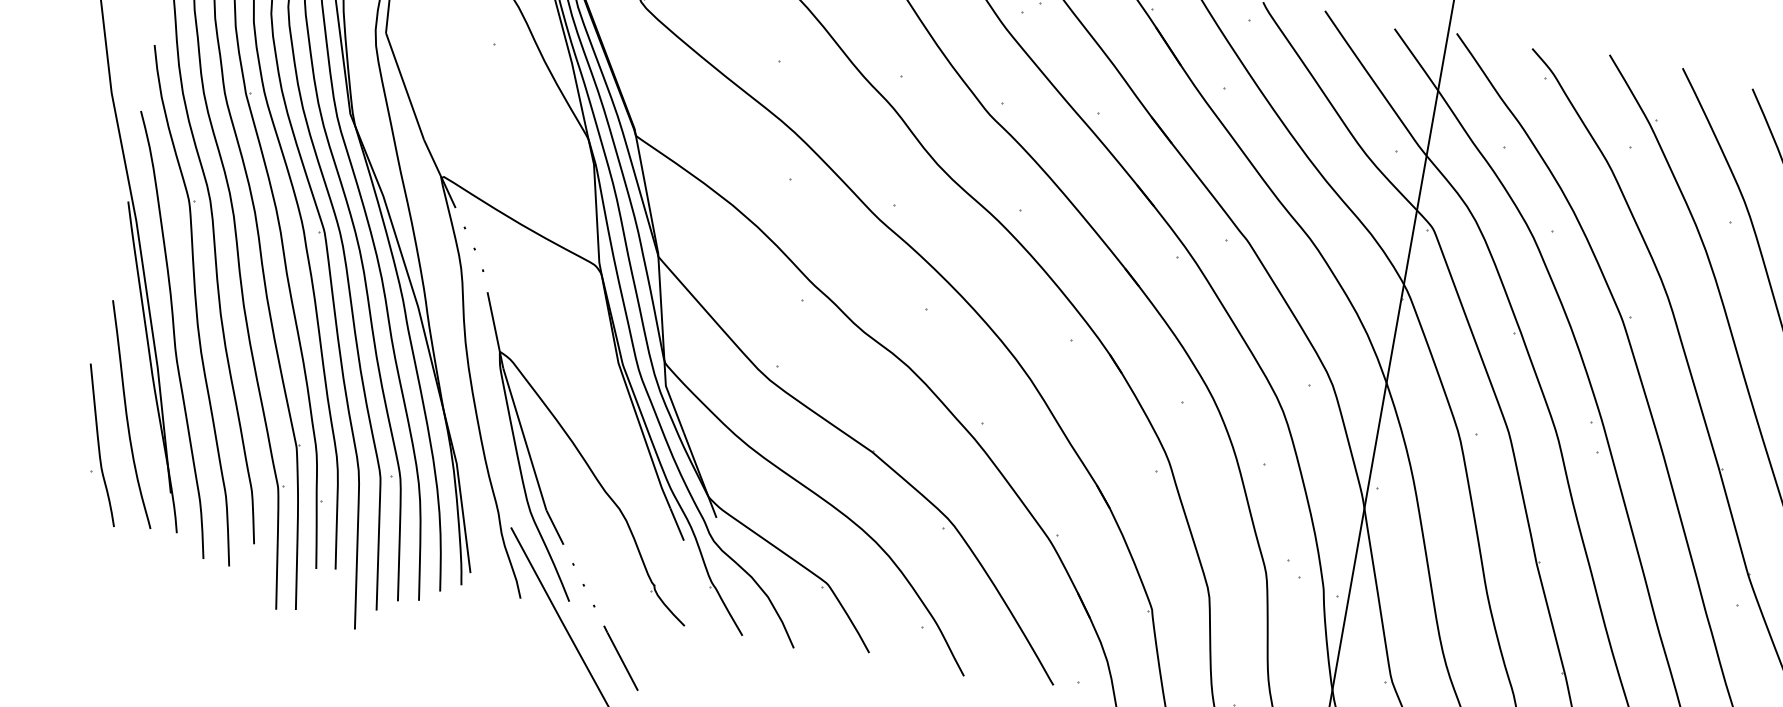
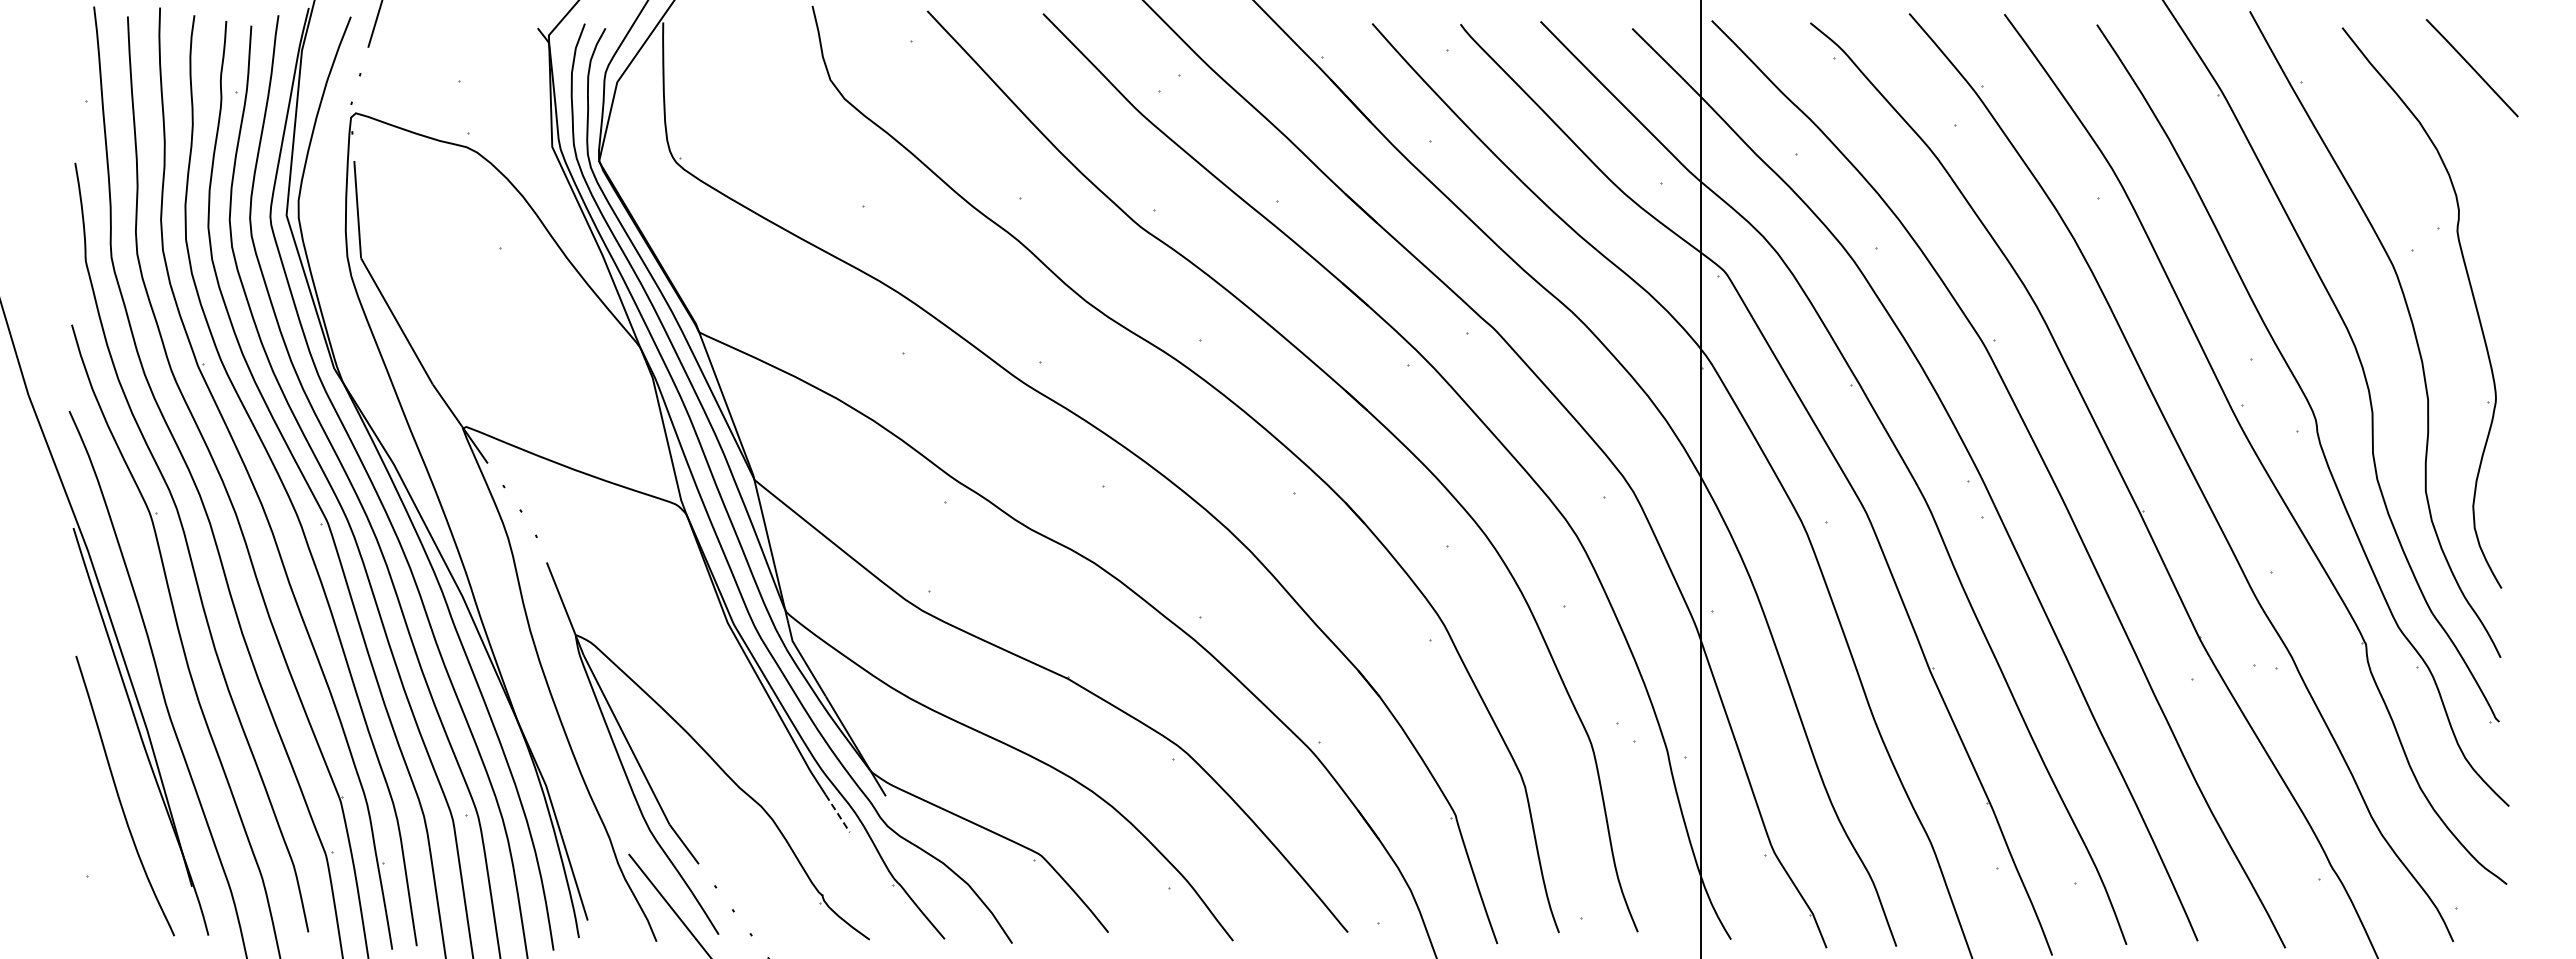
curve: (99, 444) -> (91, 841), removed
line: (677, 524) -> (838, 813), solid -> dashed

